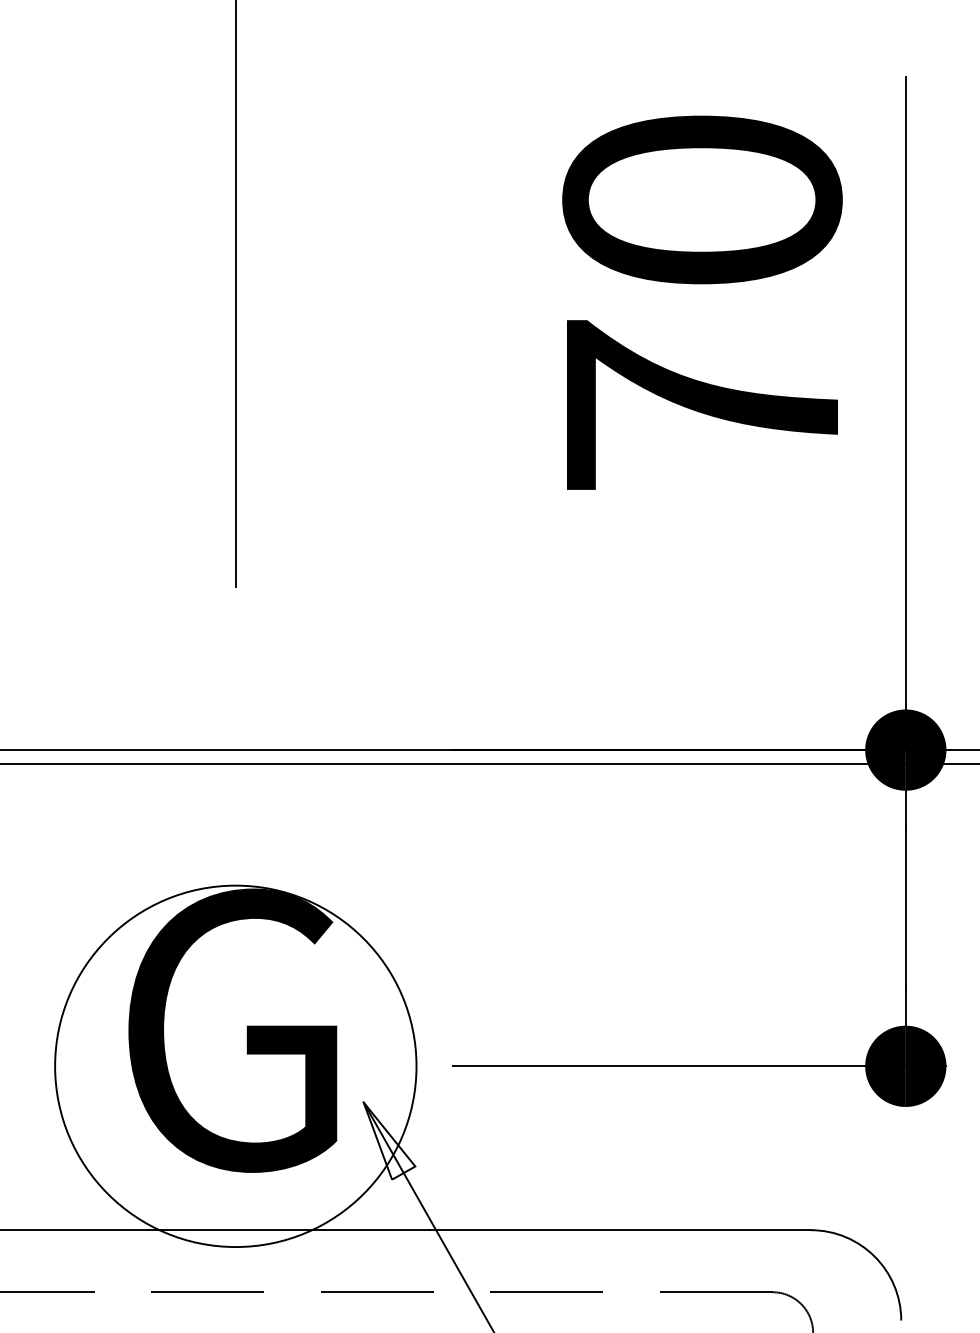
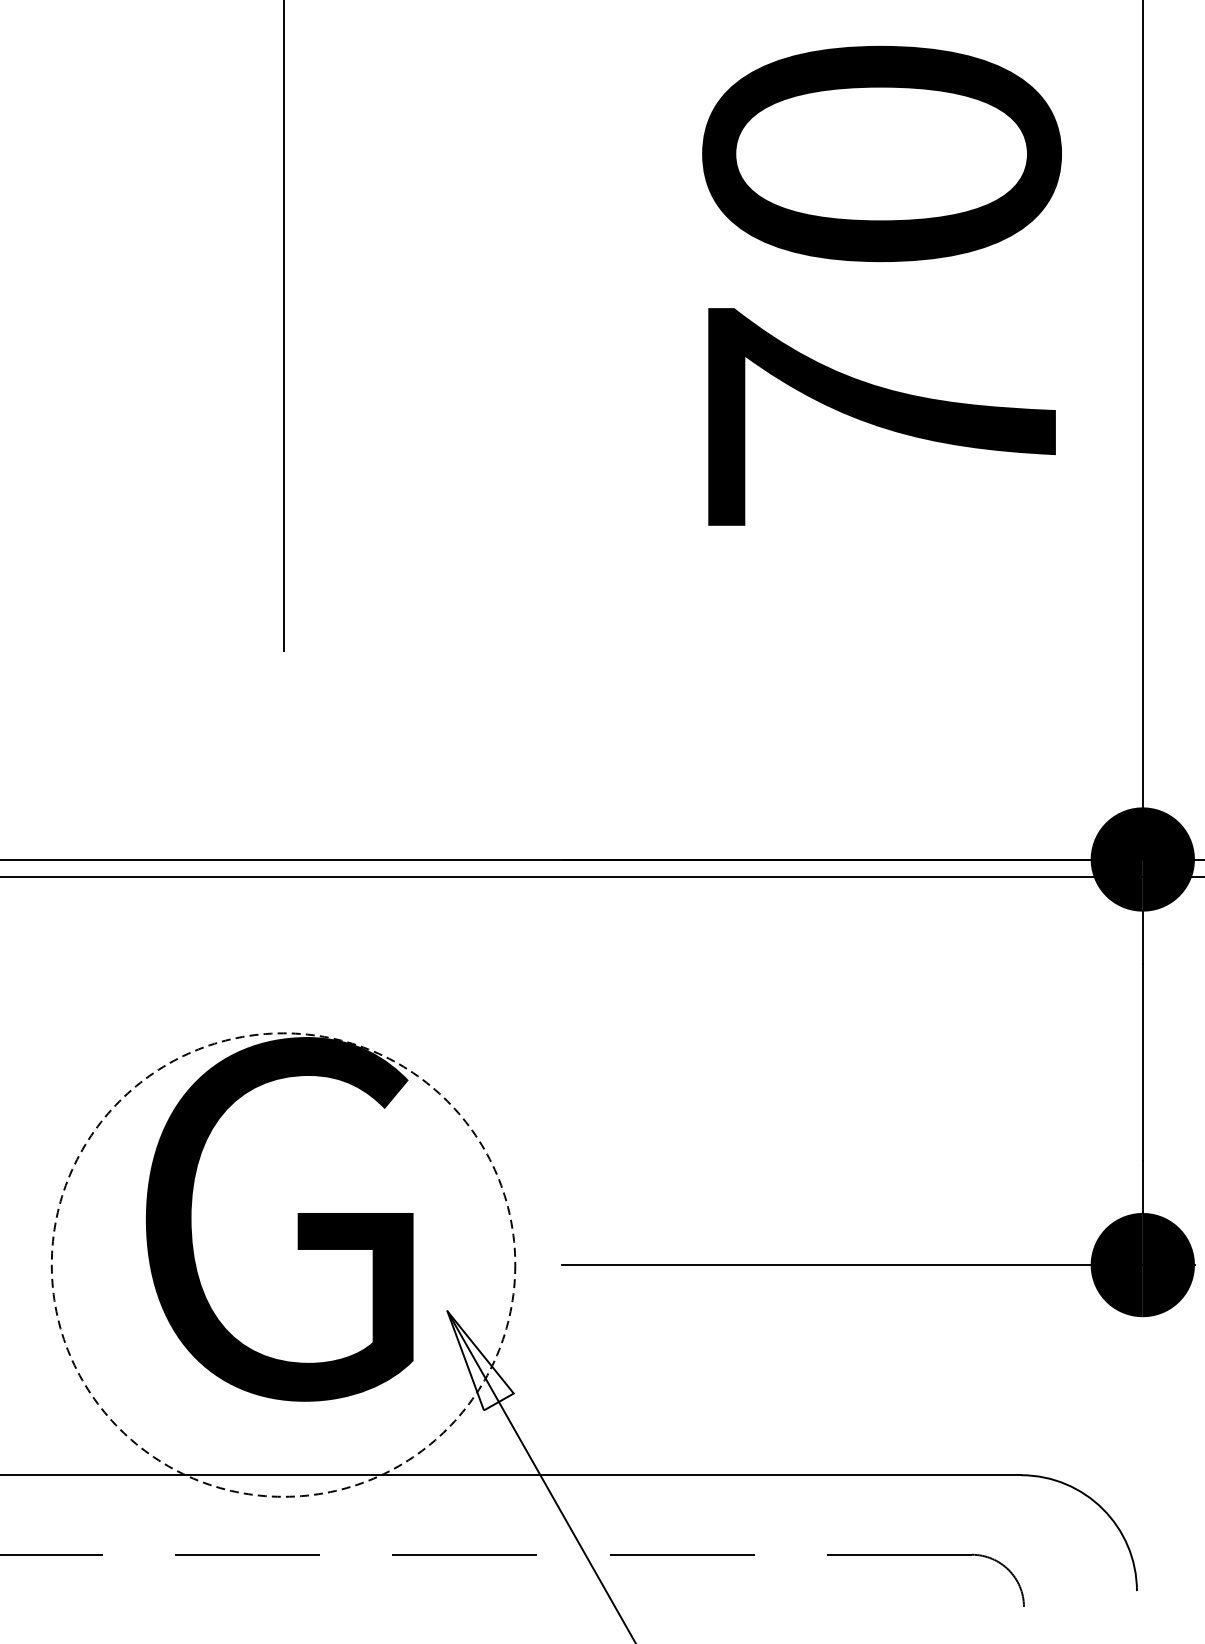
circle: (235, 1066) -> (283, 1265), solid -> dashed

